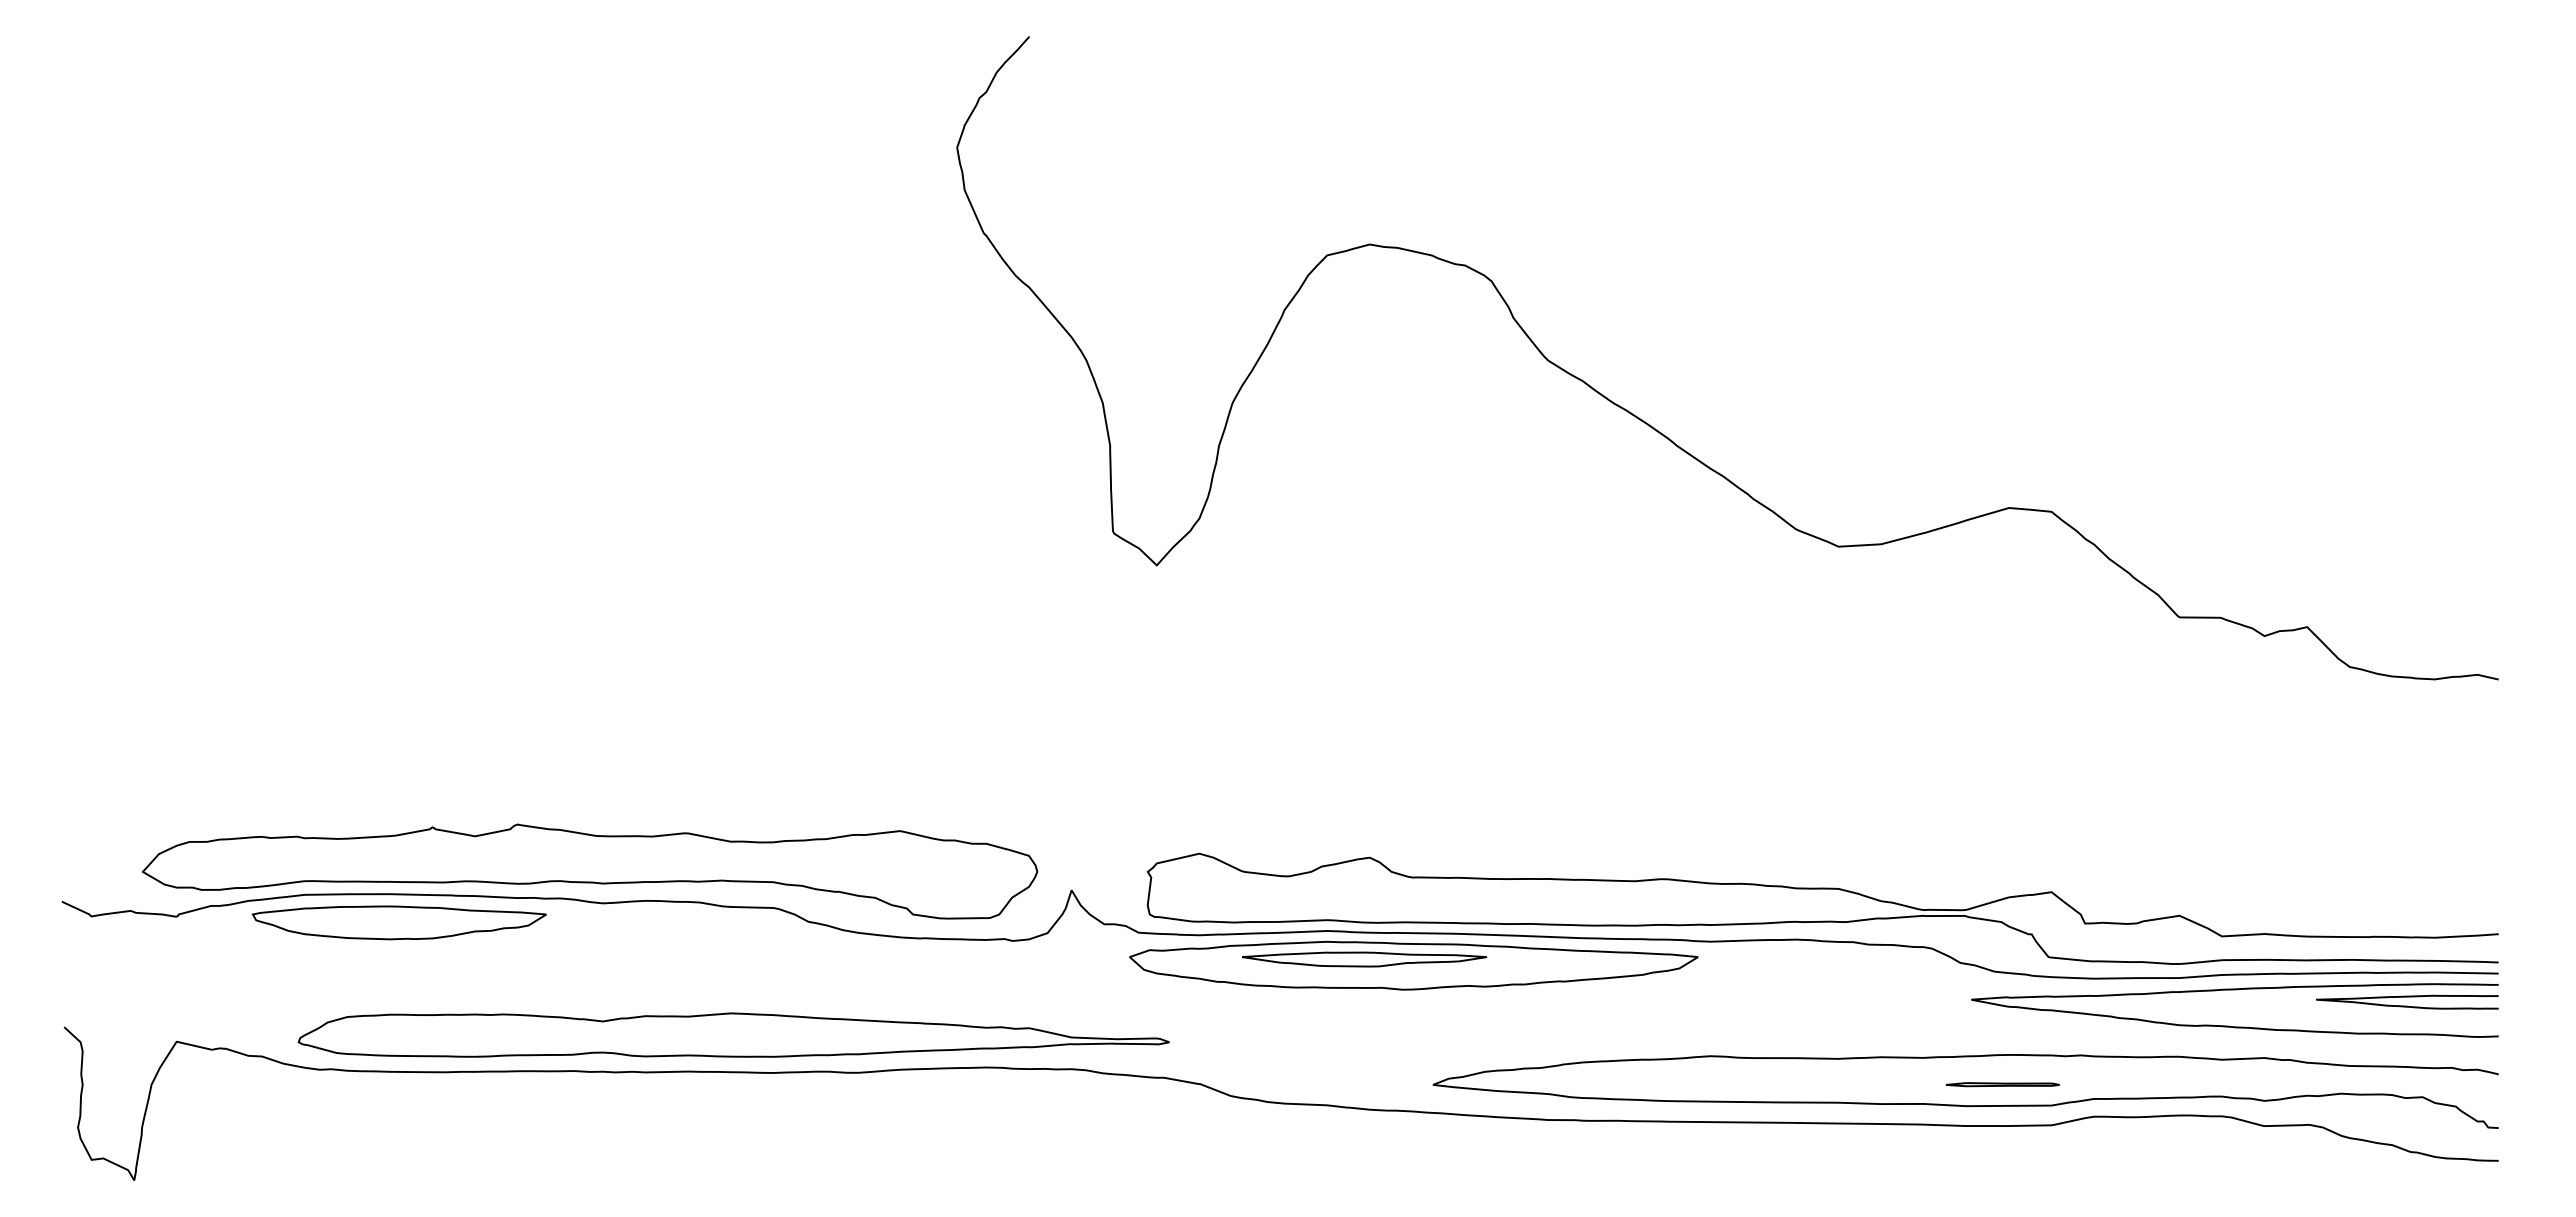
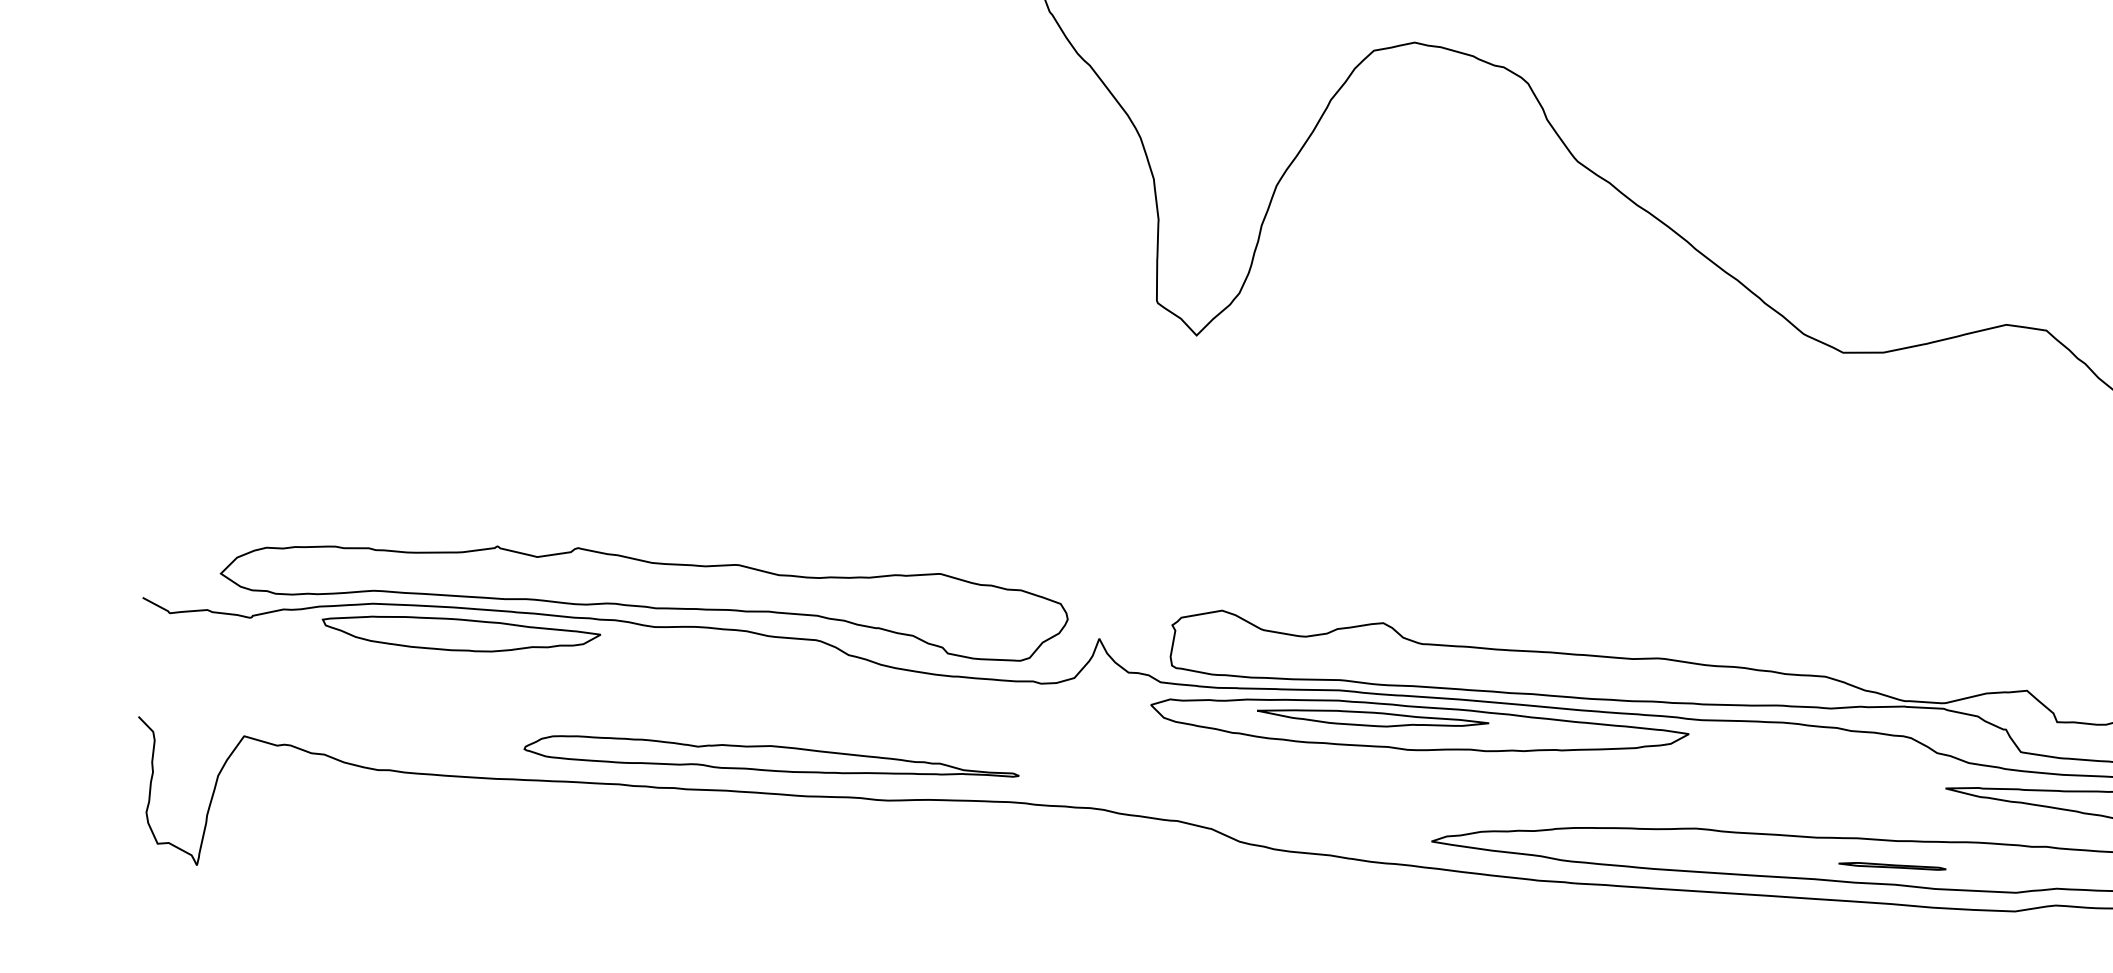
part: (733, 1034) -> (771, 757), size x0.6
part: (2002, 1084) -> (1892, 866), moved

